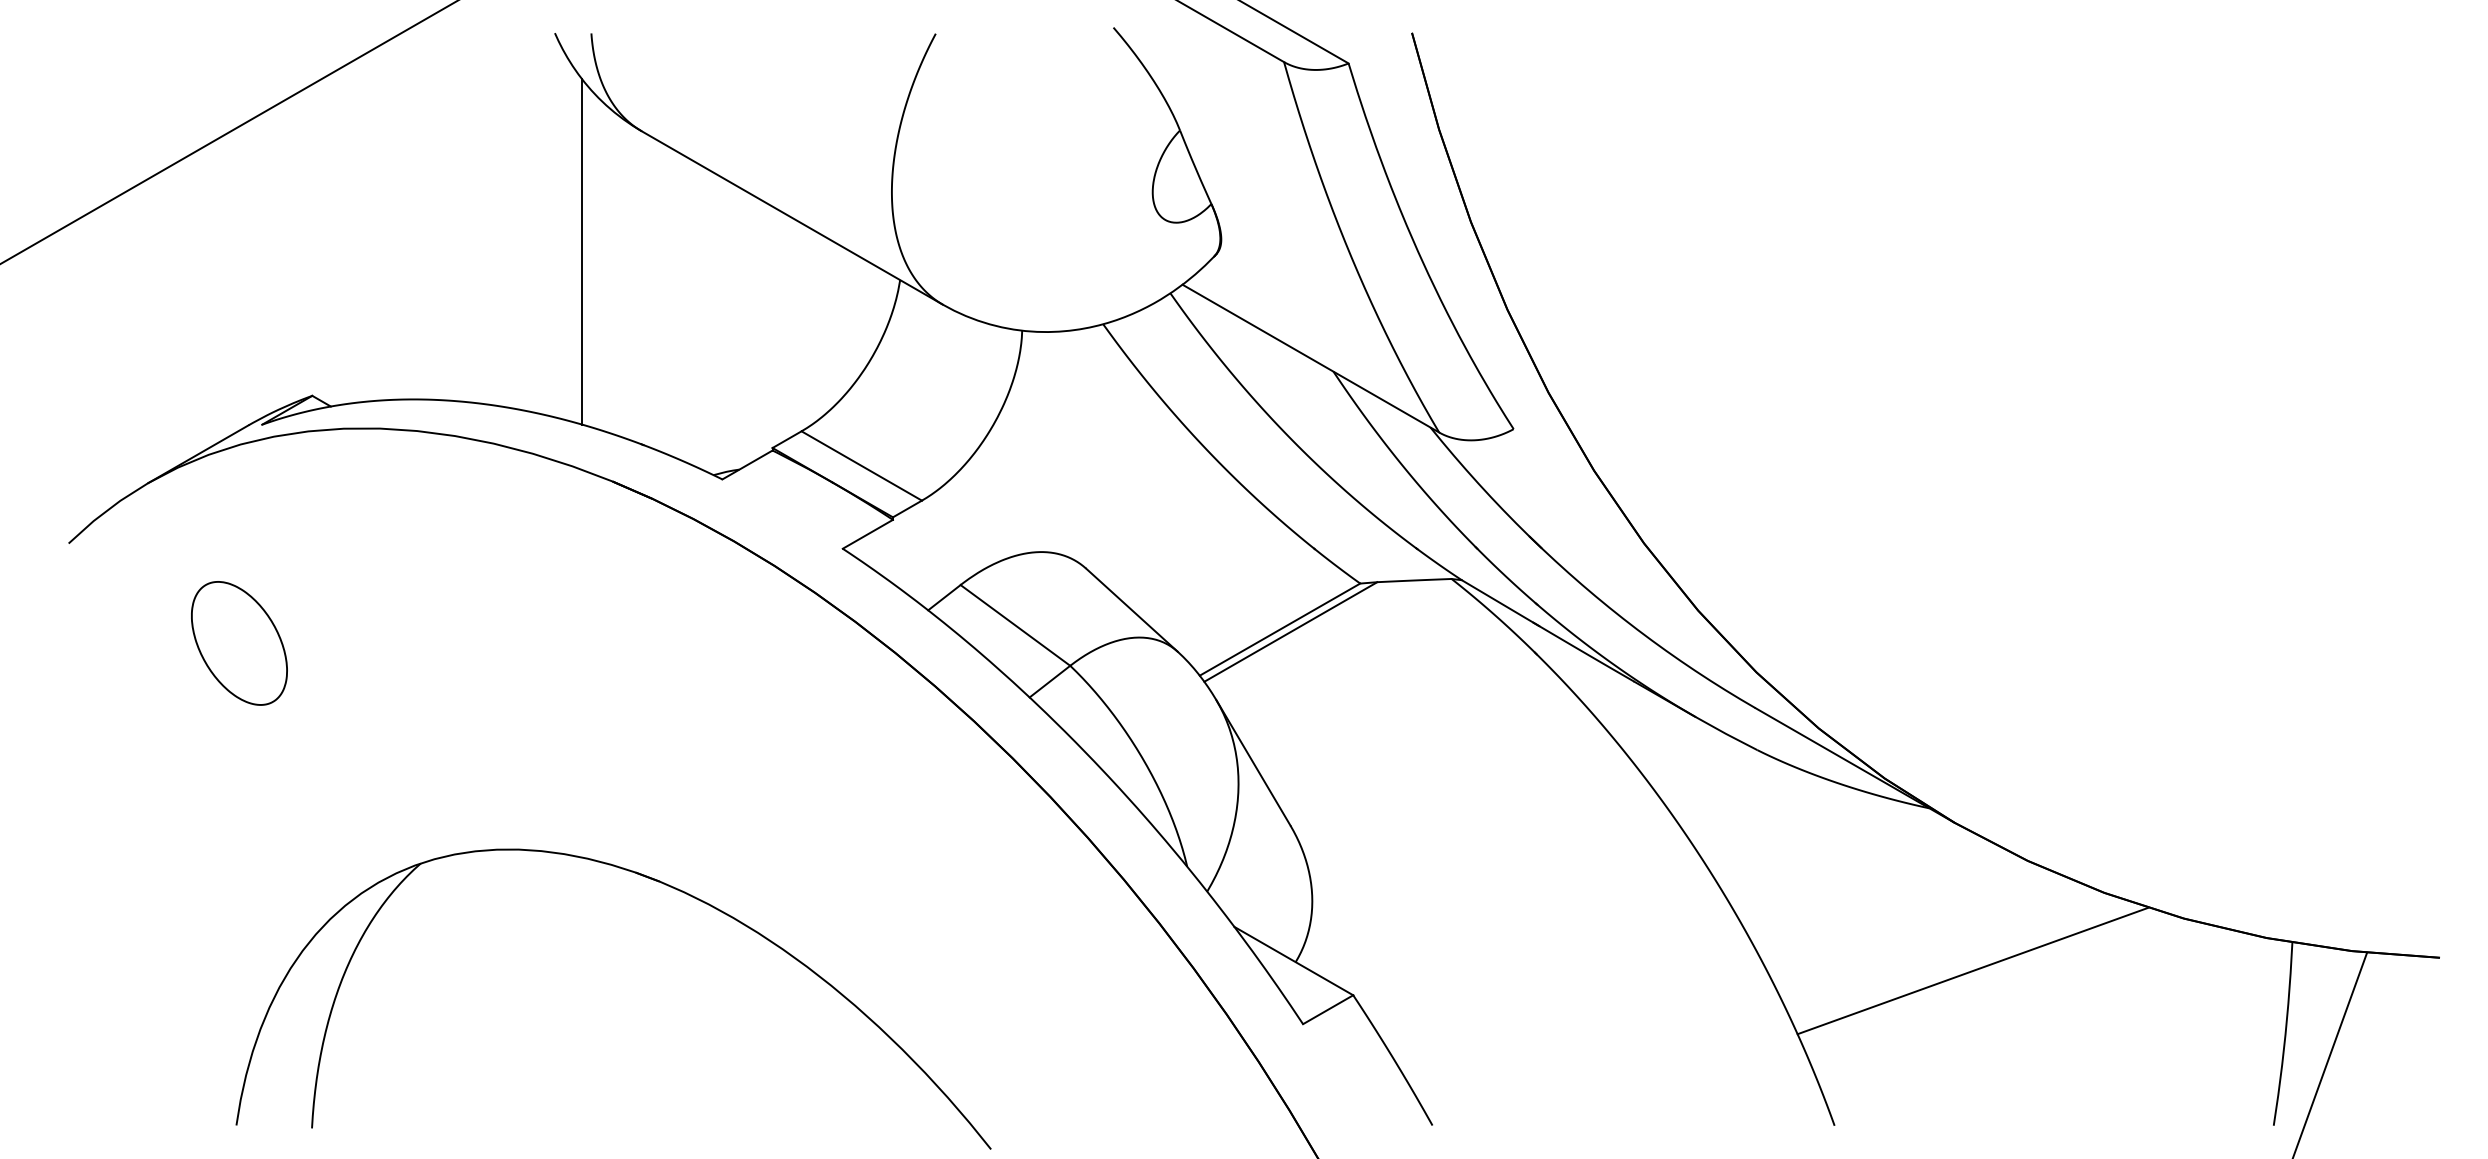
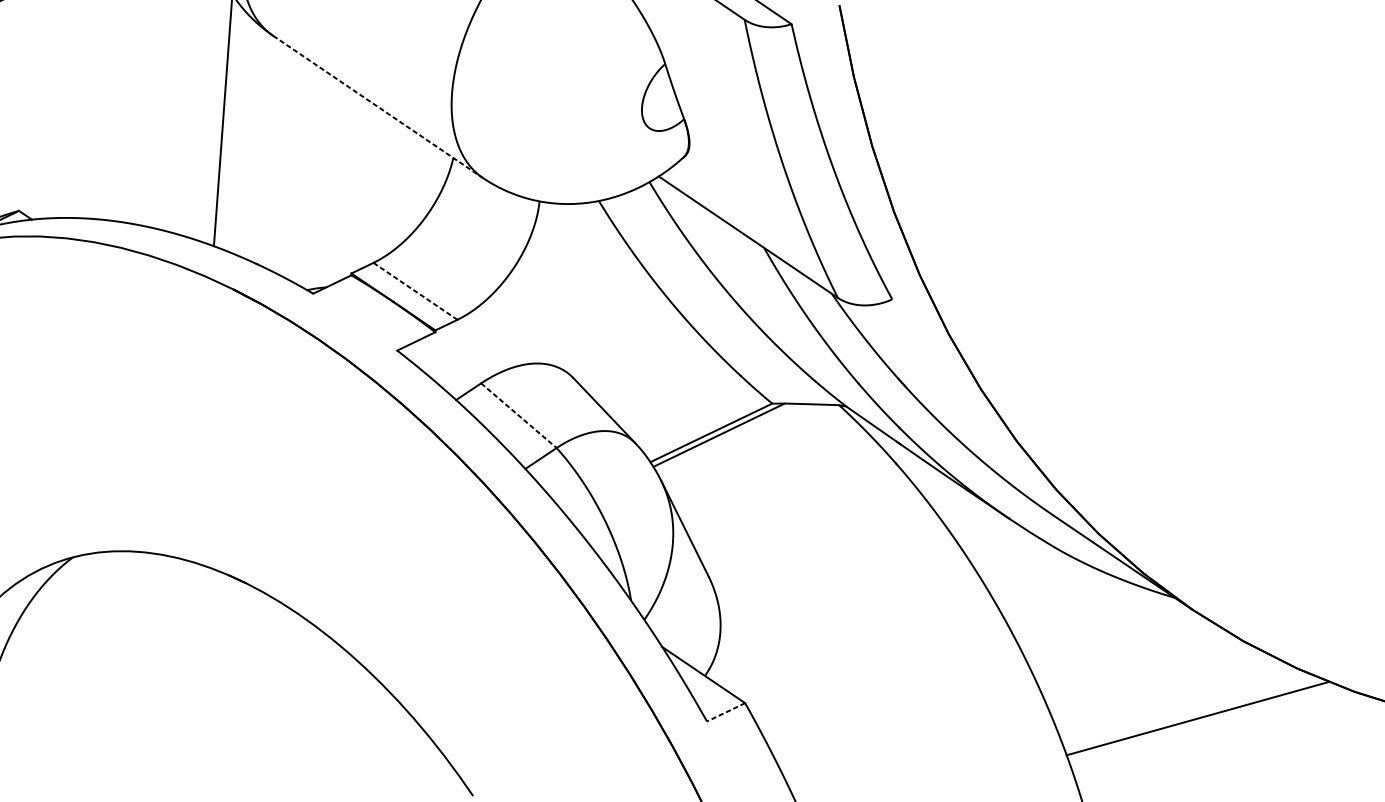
line: (792, 217) -> (378, 106), solid -> dashed
line: (862, 466) -> (415, 291), solid -> dashed
line: (1015, 625) -> (518, 415), solid -> dashed
line: (1328, 1009) -> (726, 712), solid -> dashed

